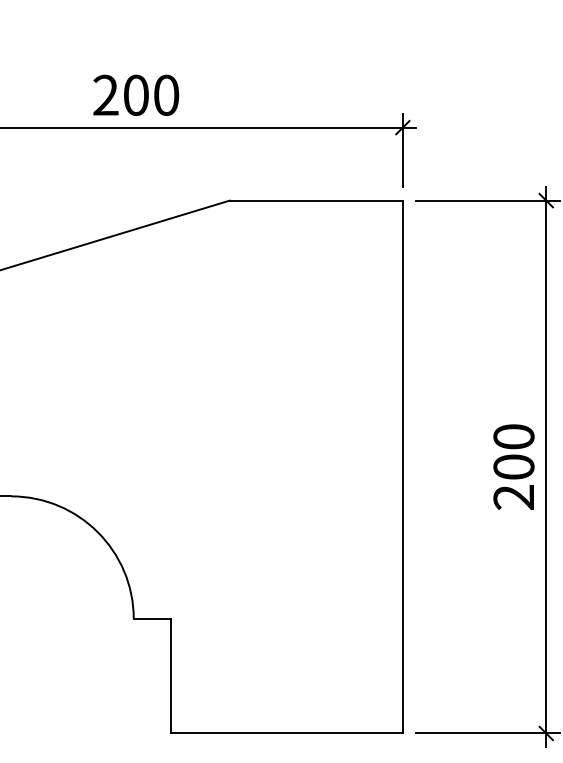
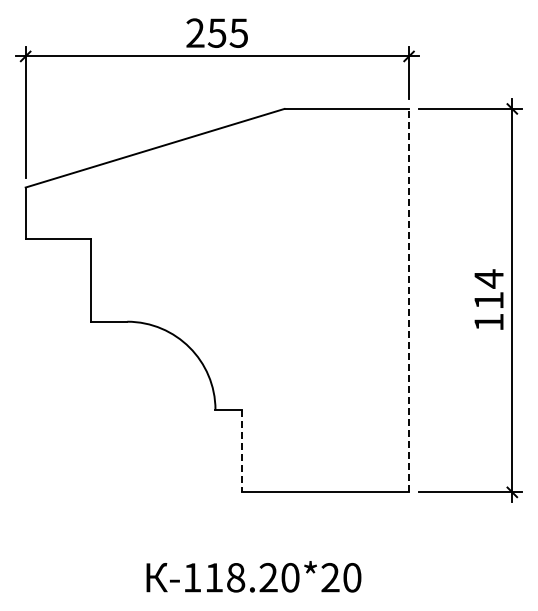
text: (150, 94) -> (227, 32), 200 -> 255
line: (403, 466) -> (409, 300), solid -> dashed
text: (513, 466) -> (488, 300), 200 -> 114
line: (171, 676) -> (242, 451), solid -> dashed

